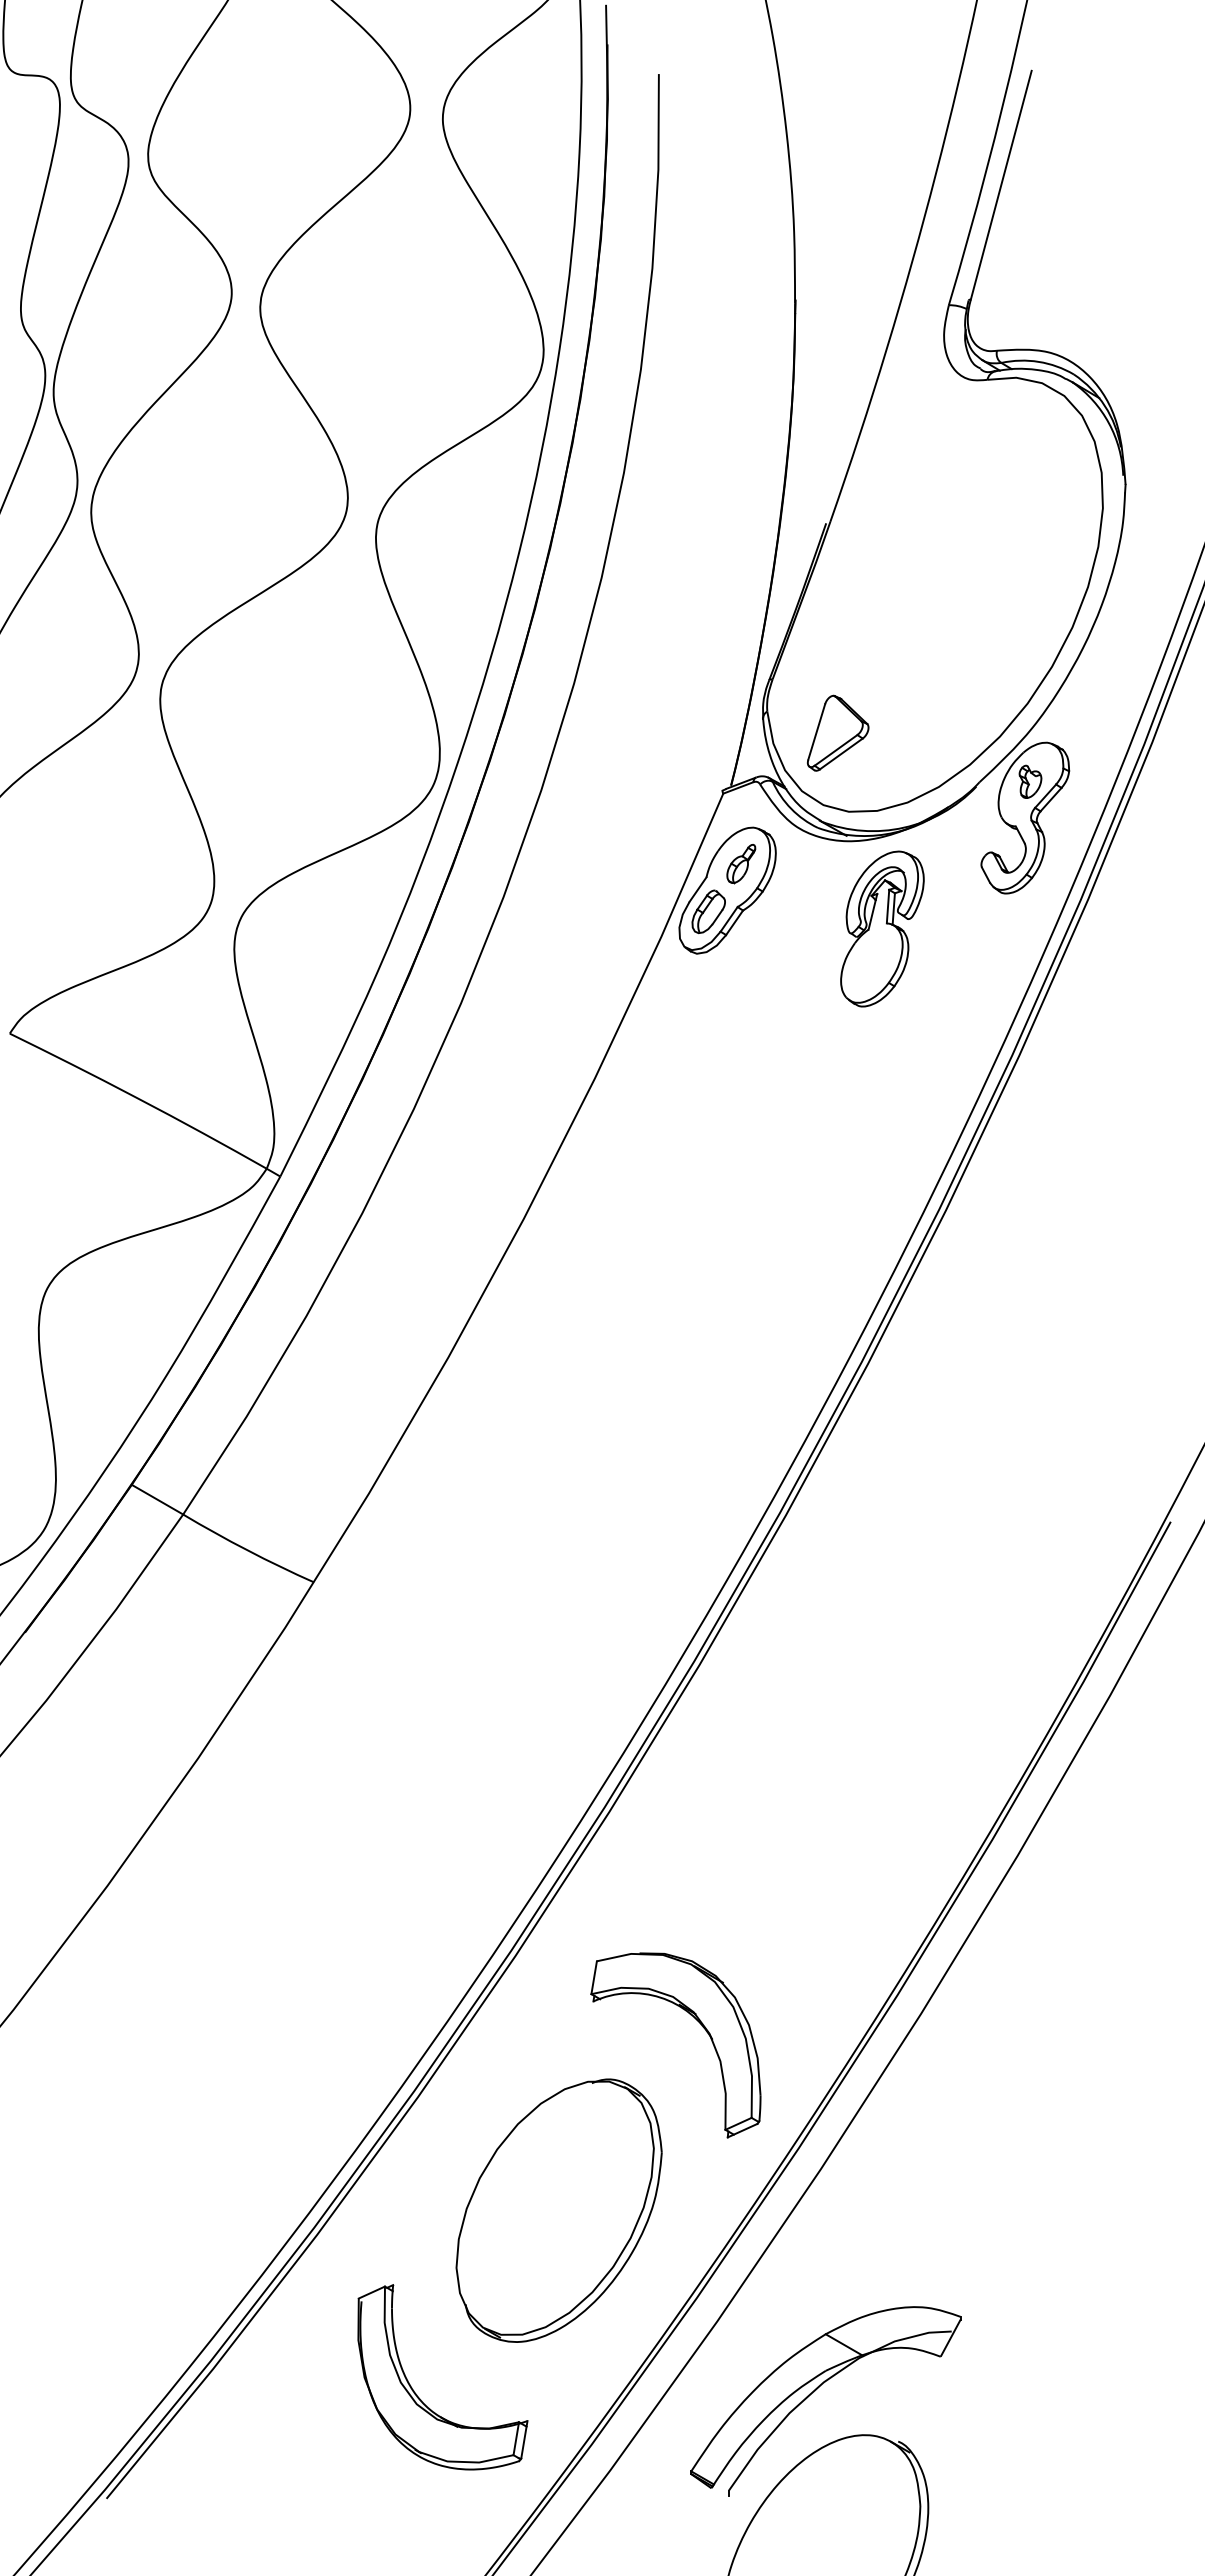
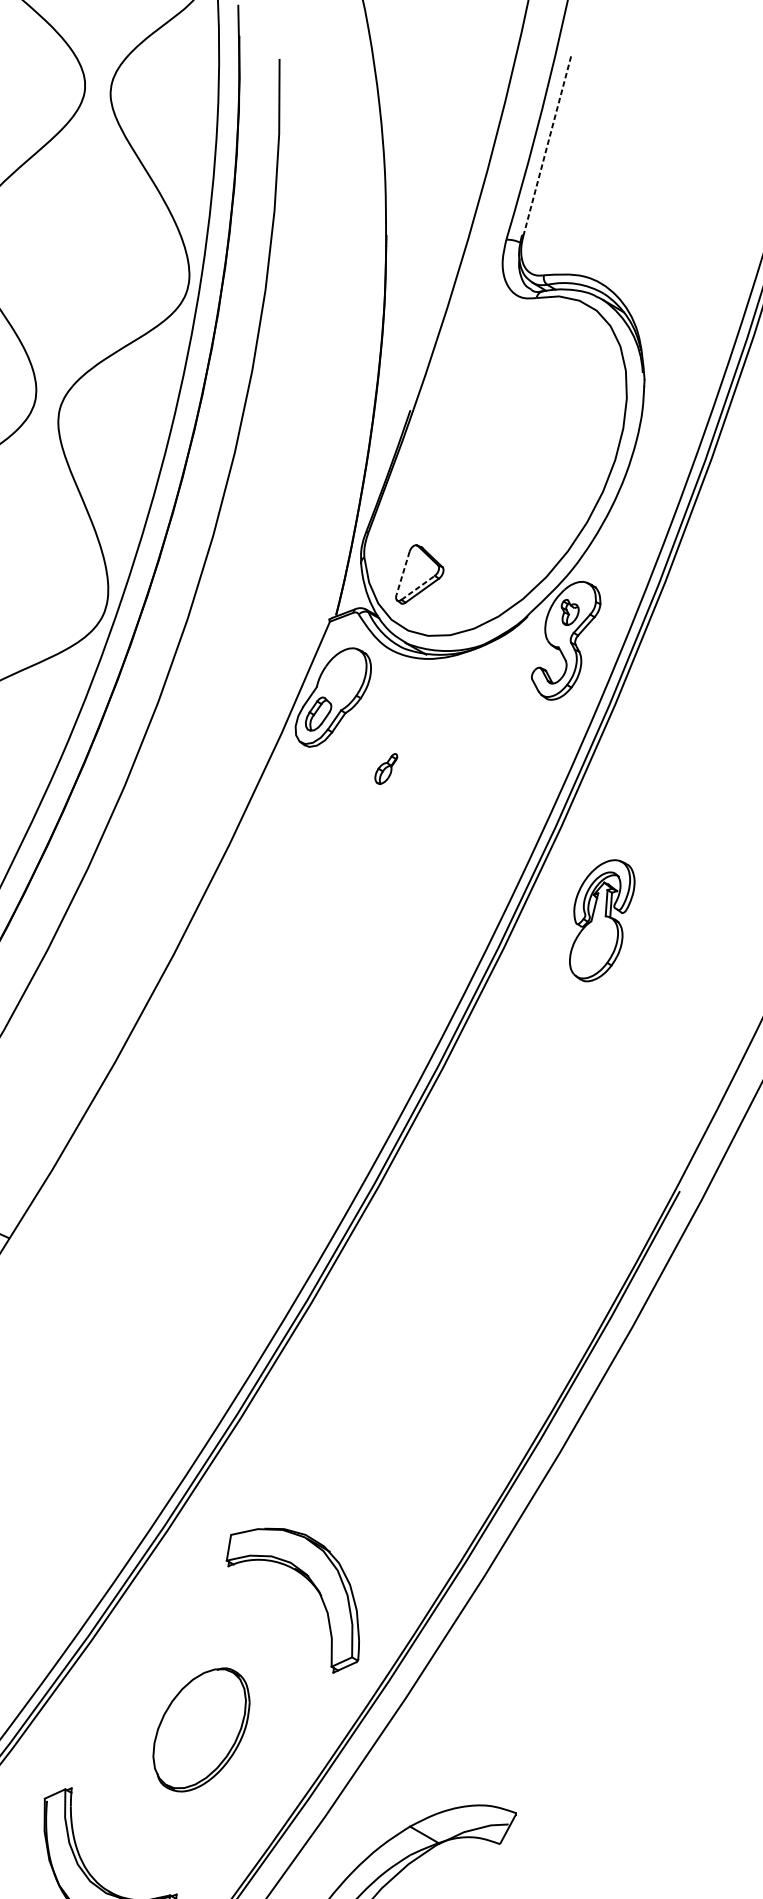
line: (1001, 185) -> (547, 146), solid -> dashed
line: (816, 732) -> (402, 573), solid -> dashed
line: (836, 750) -> (418, 587), solid -> dashed
part: (741, 864) -> (386, 769), moved
part: (882, 928) -> (602, 920), moved
part: (558, 2210) -> (201, 1729), size x0.6

